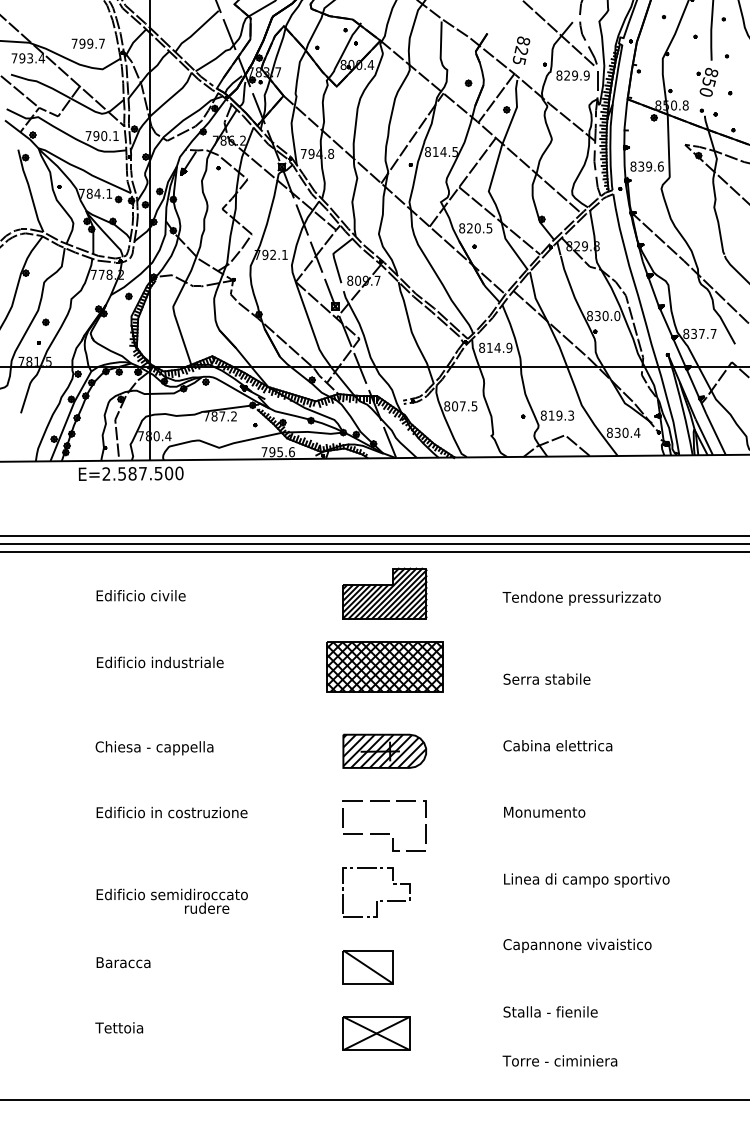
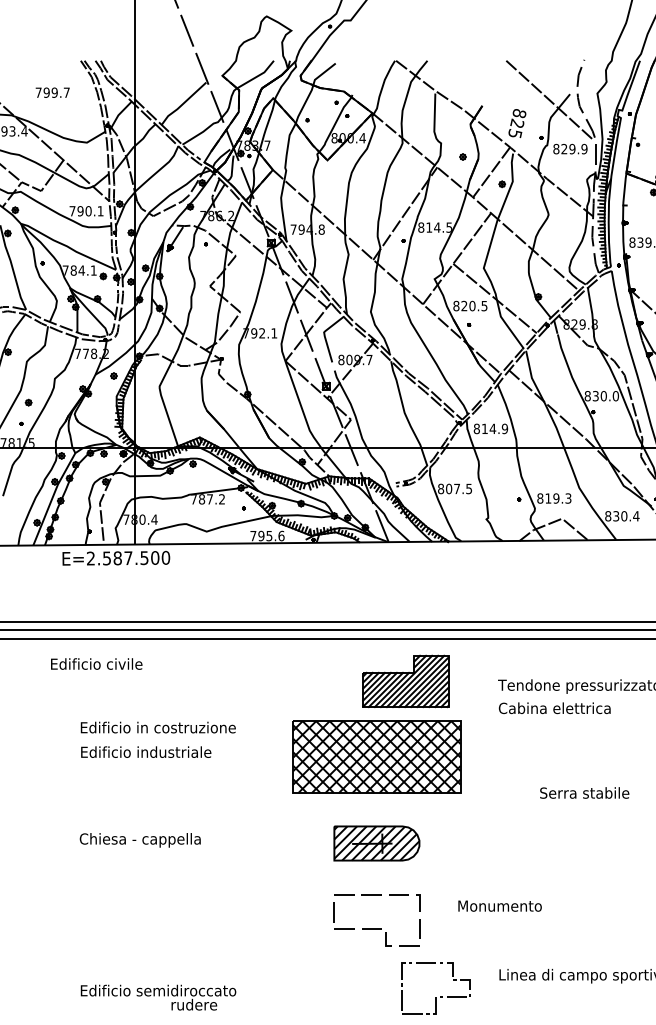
text: (87, 43) -> (51, 92), moved
part: (384, 593) -> (405, 681), moved
text: (140, 595) -> (96, 663), moved
part: (384, 666) -> (376, 756), size x1.4
text: (546, 678) -> (584, 792), moved
text: (557, 745) -> (554, 708), moved
text: (544, 811) -> (499, 905), moved
text: (171, 812) -> (157, 727), moved
part: (380, 900) -> (440, 996), moved

